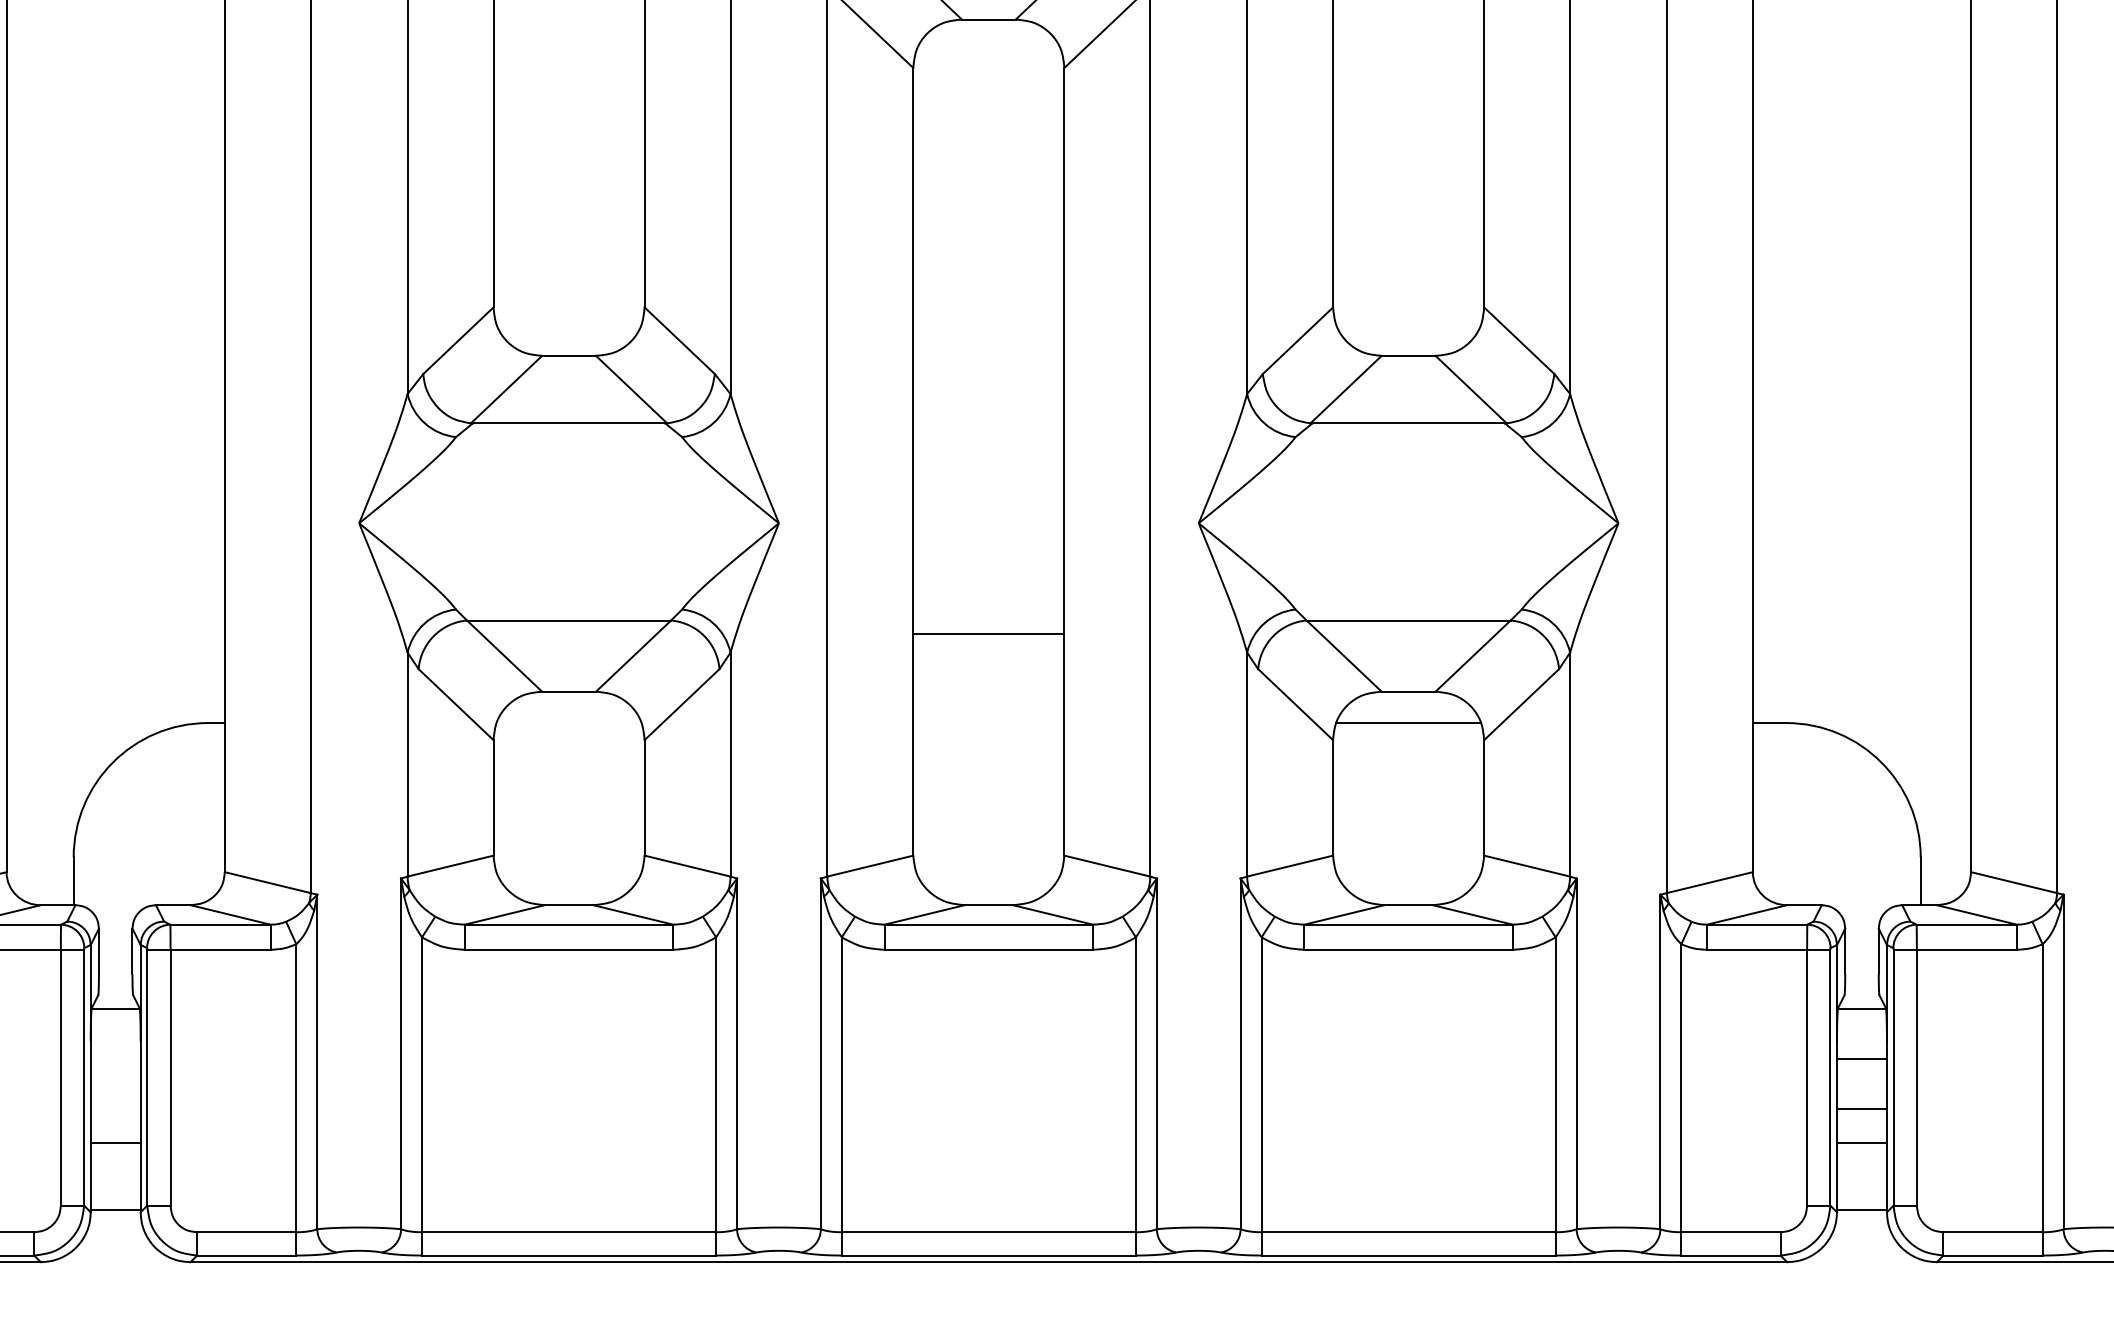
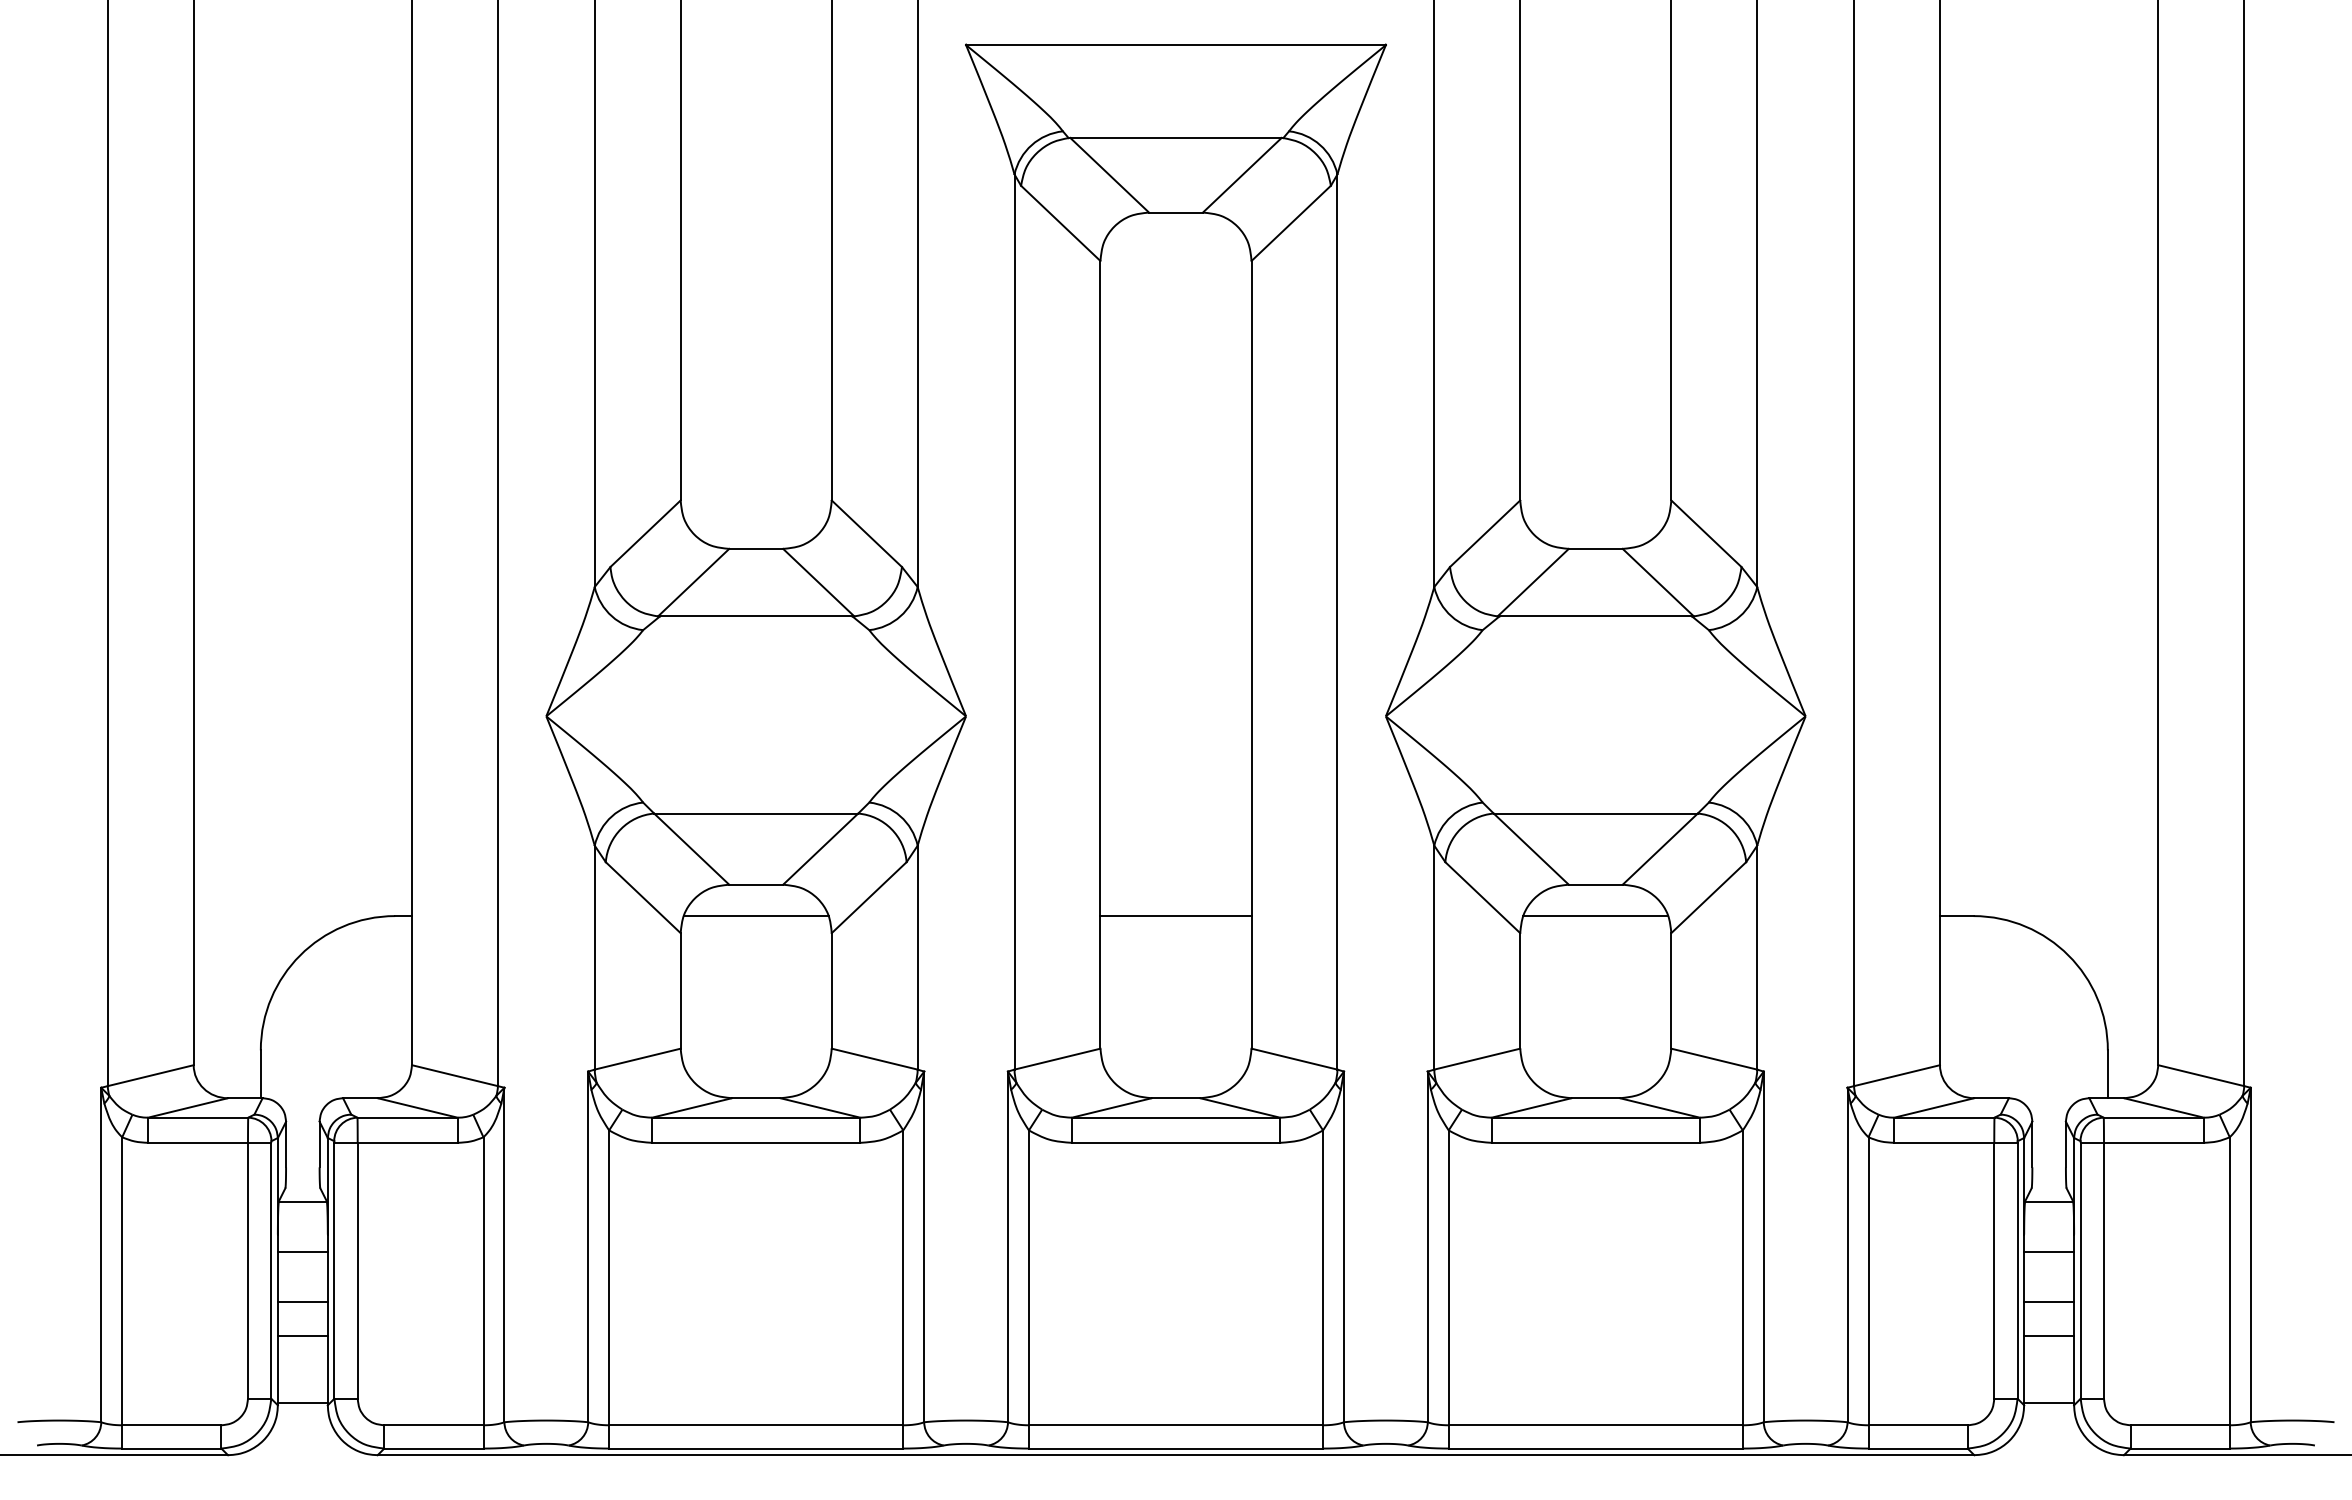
line: (988, 634) -> (1175, 916), moved
line: (568, 723) -> (755, 916), added
line: (115, 1058) -> (302, 1251), added
line: (115, 1109) -> (302, 1302), added

